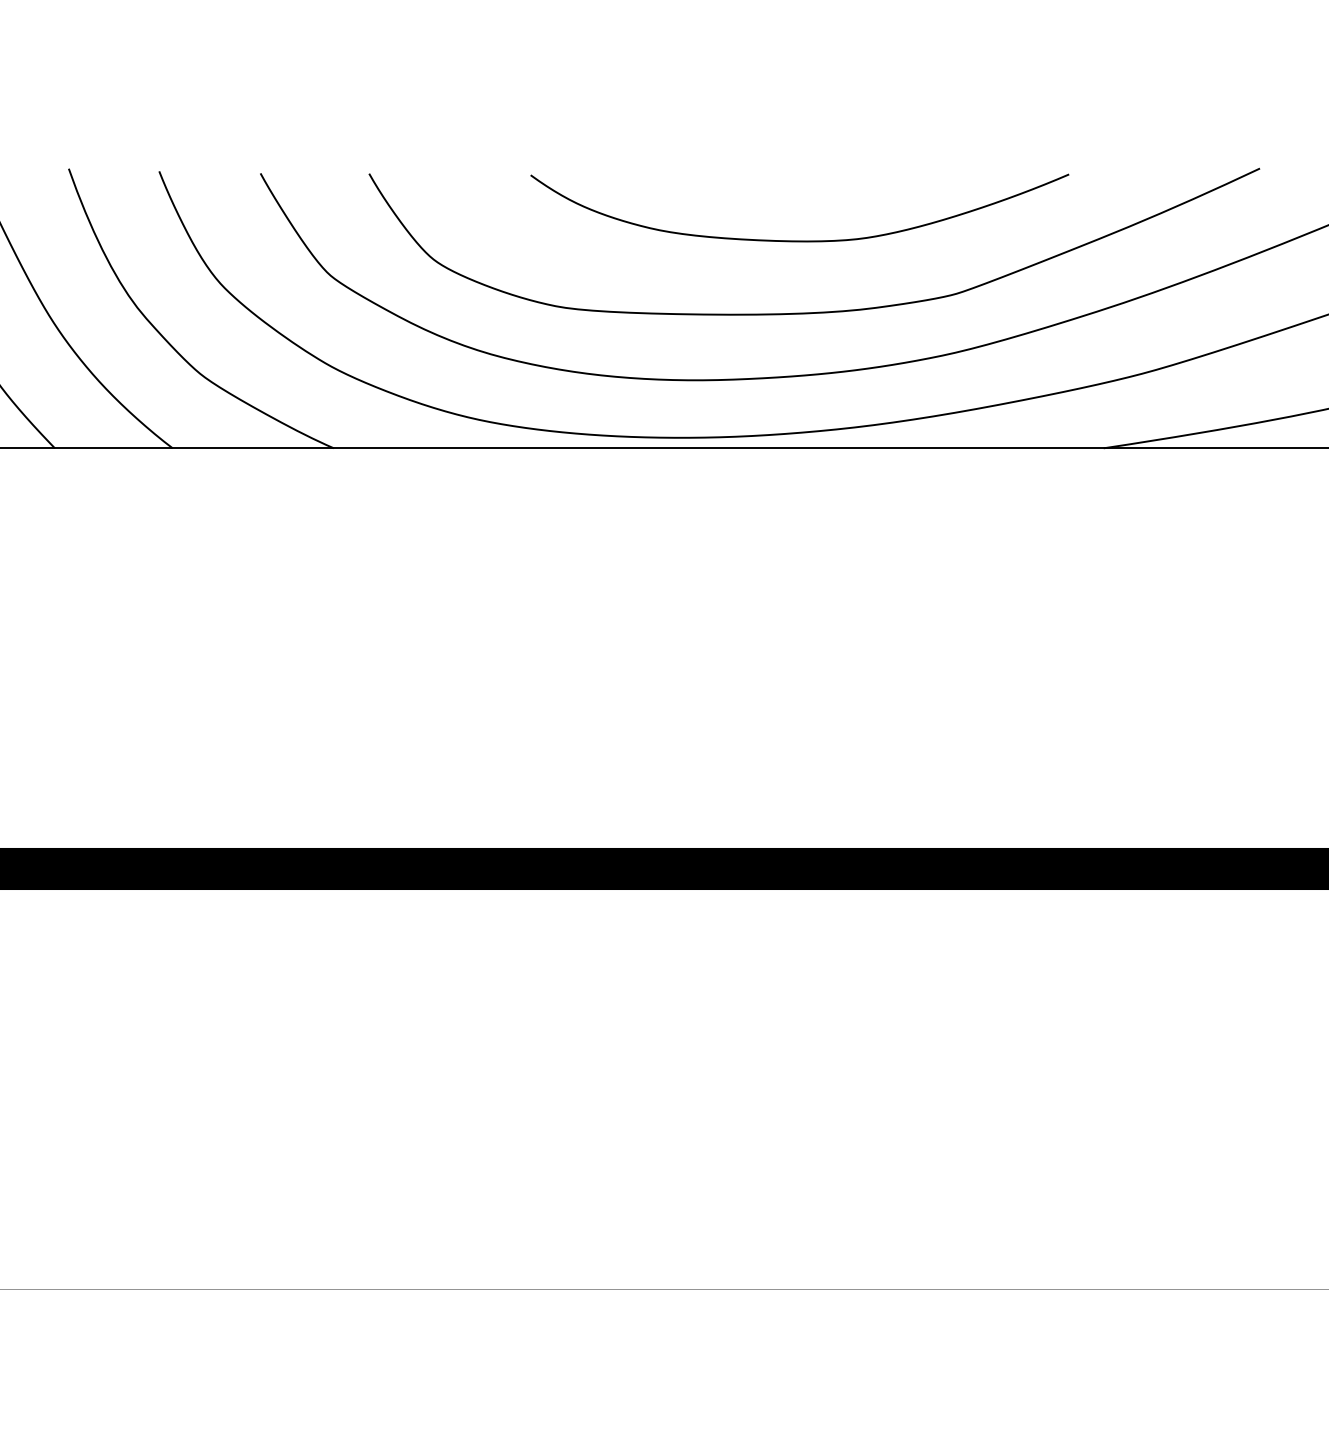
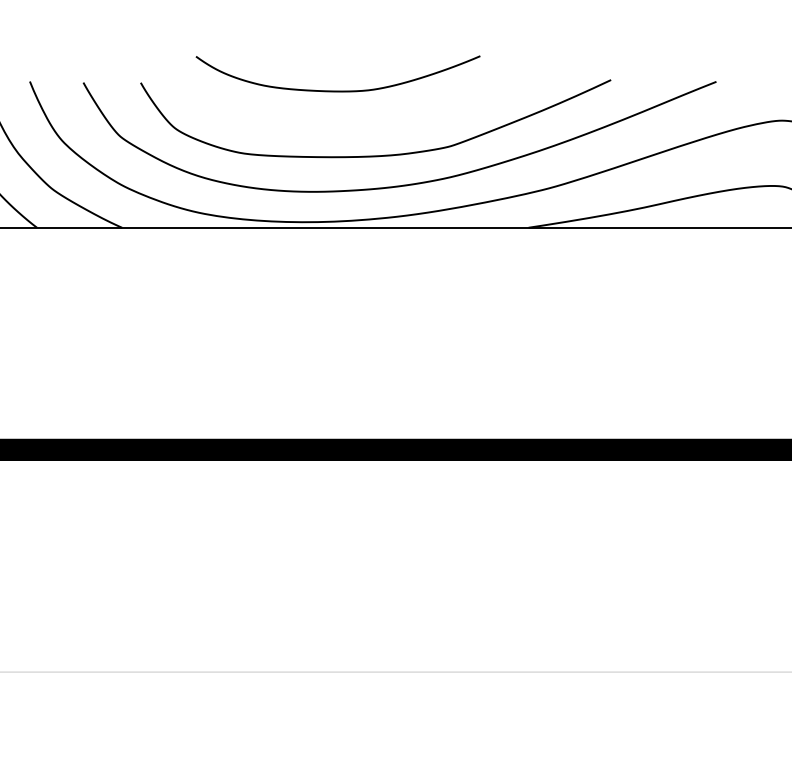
curve: (798, 239) -> (337, 90), moved

